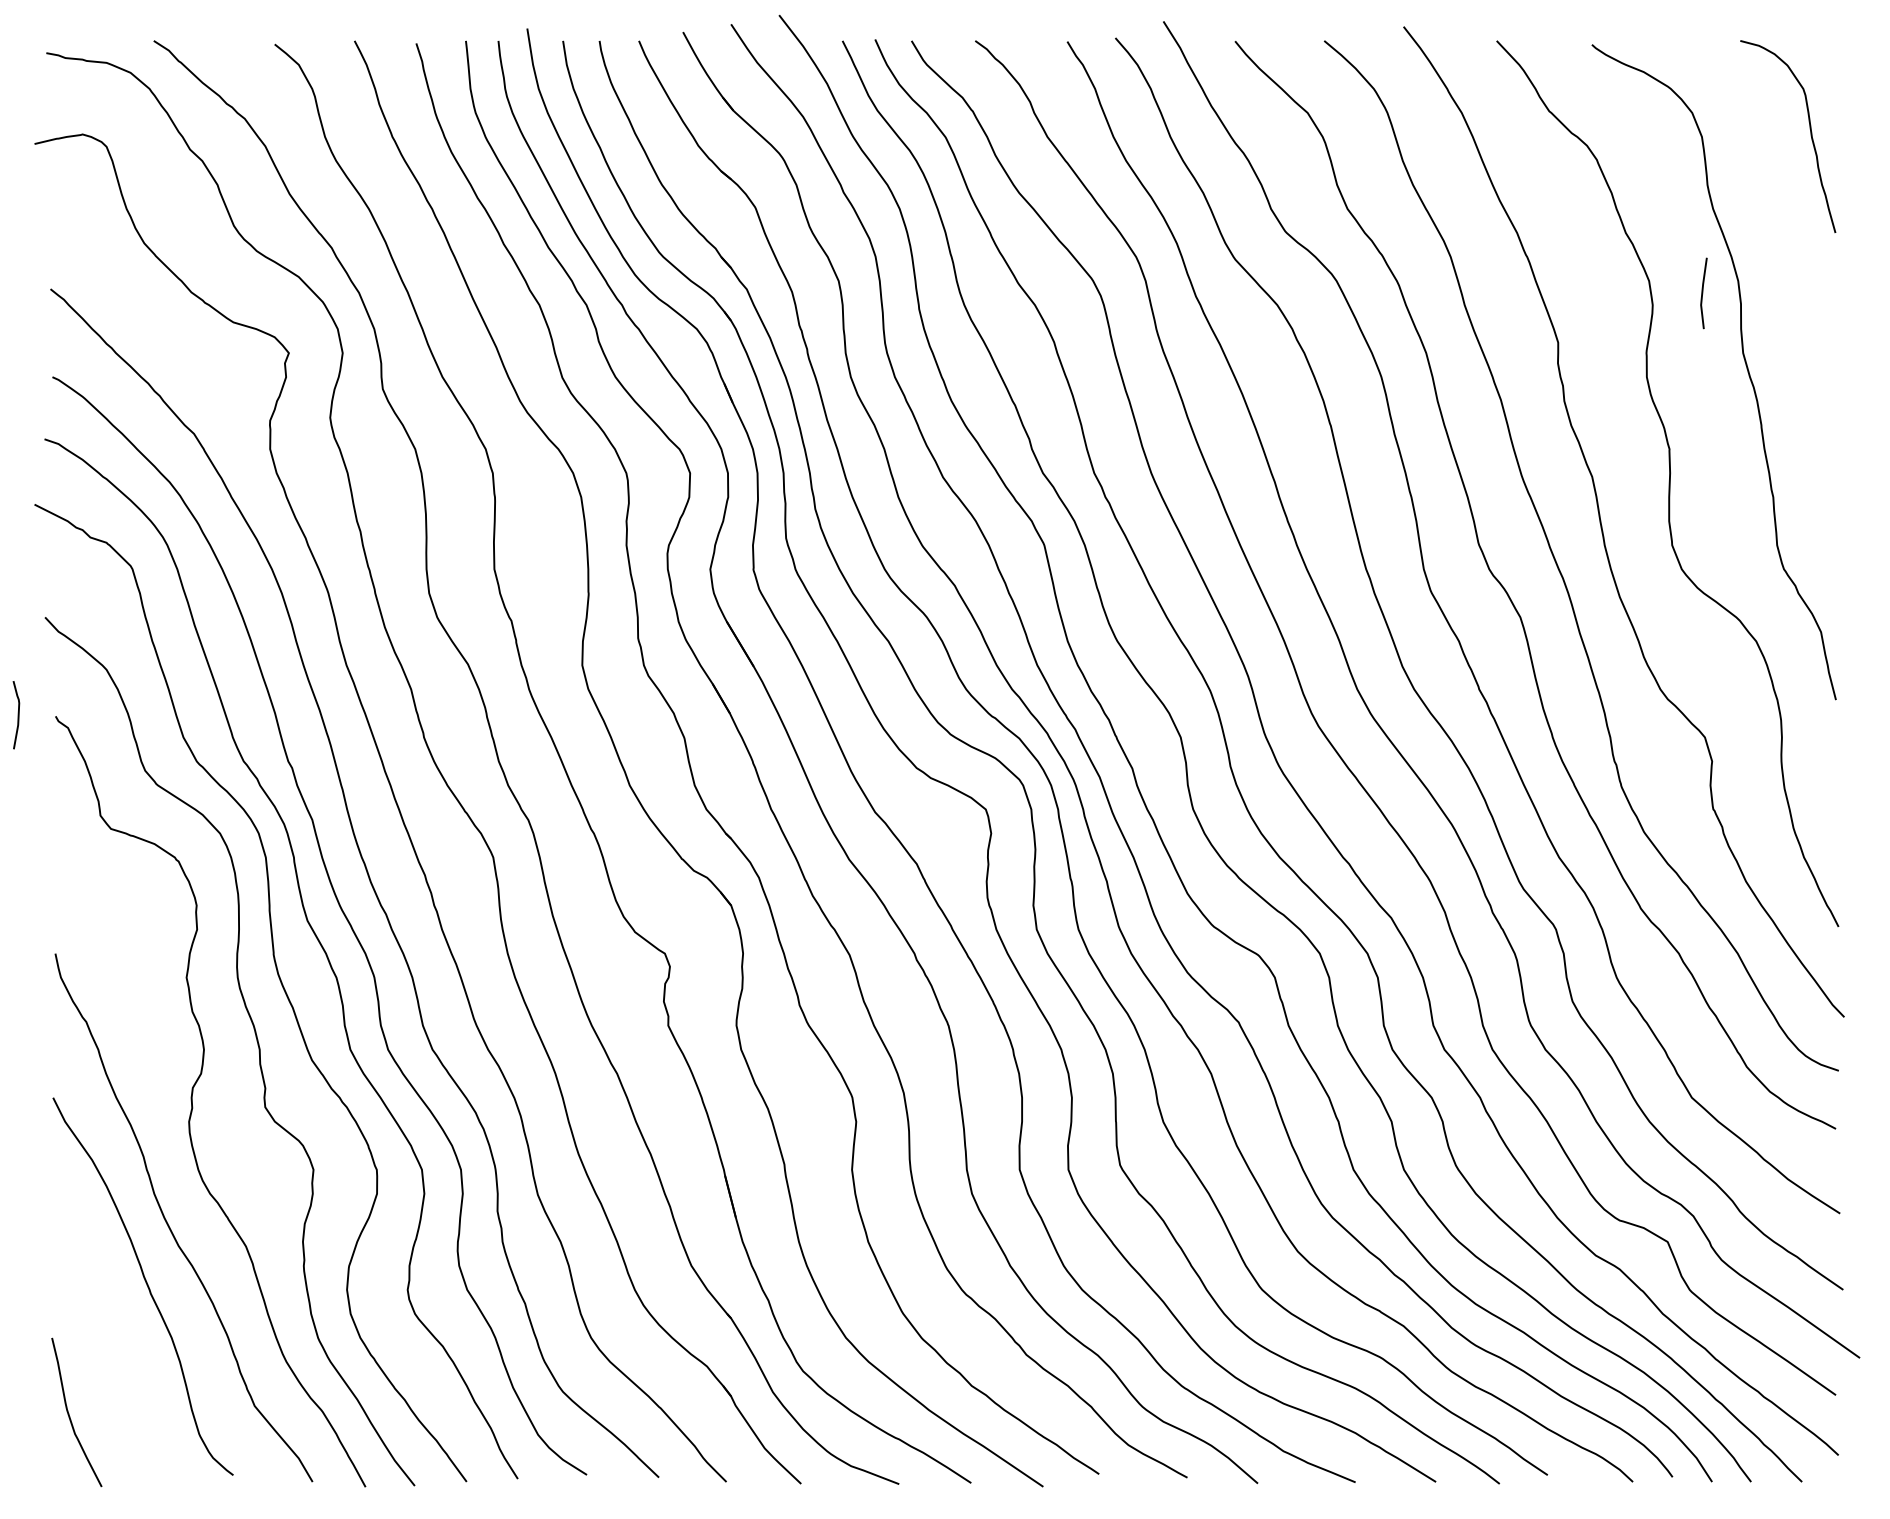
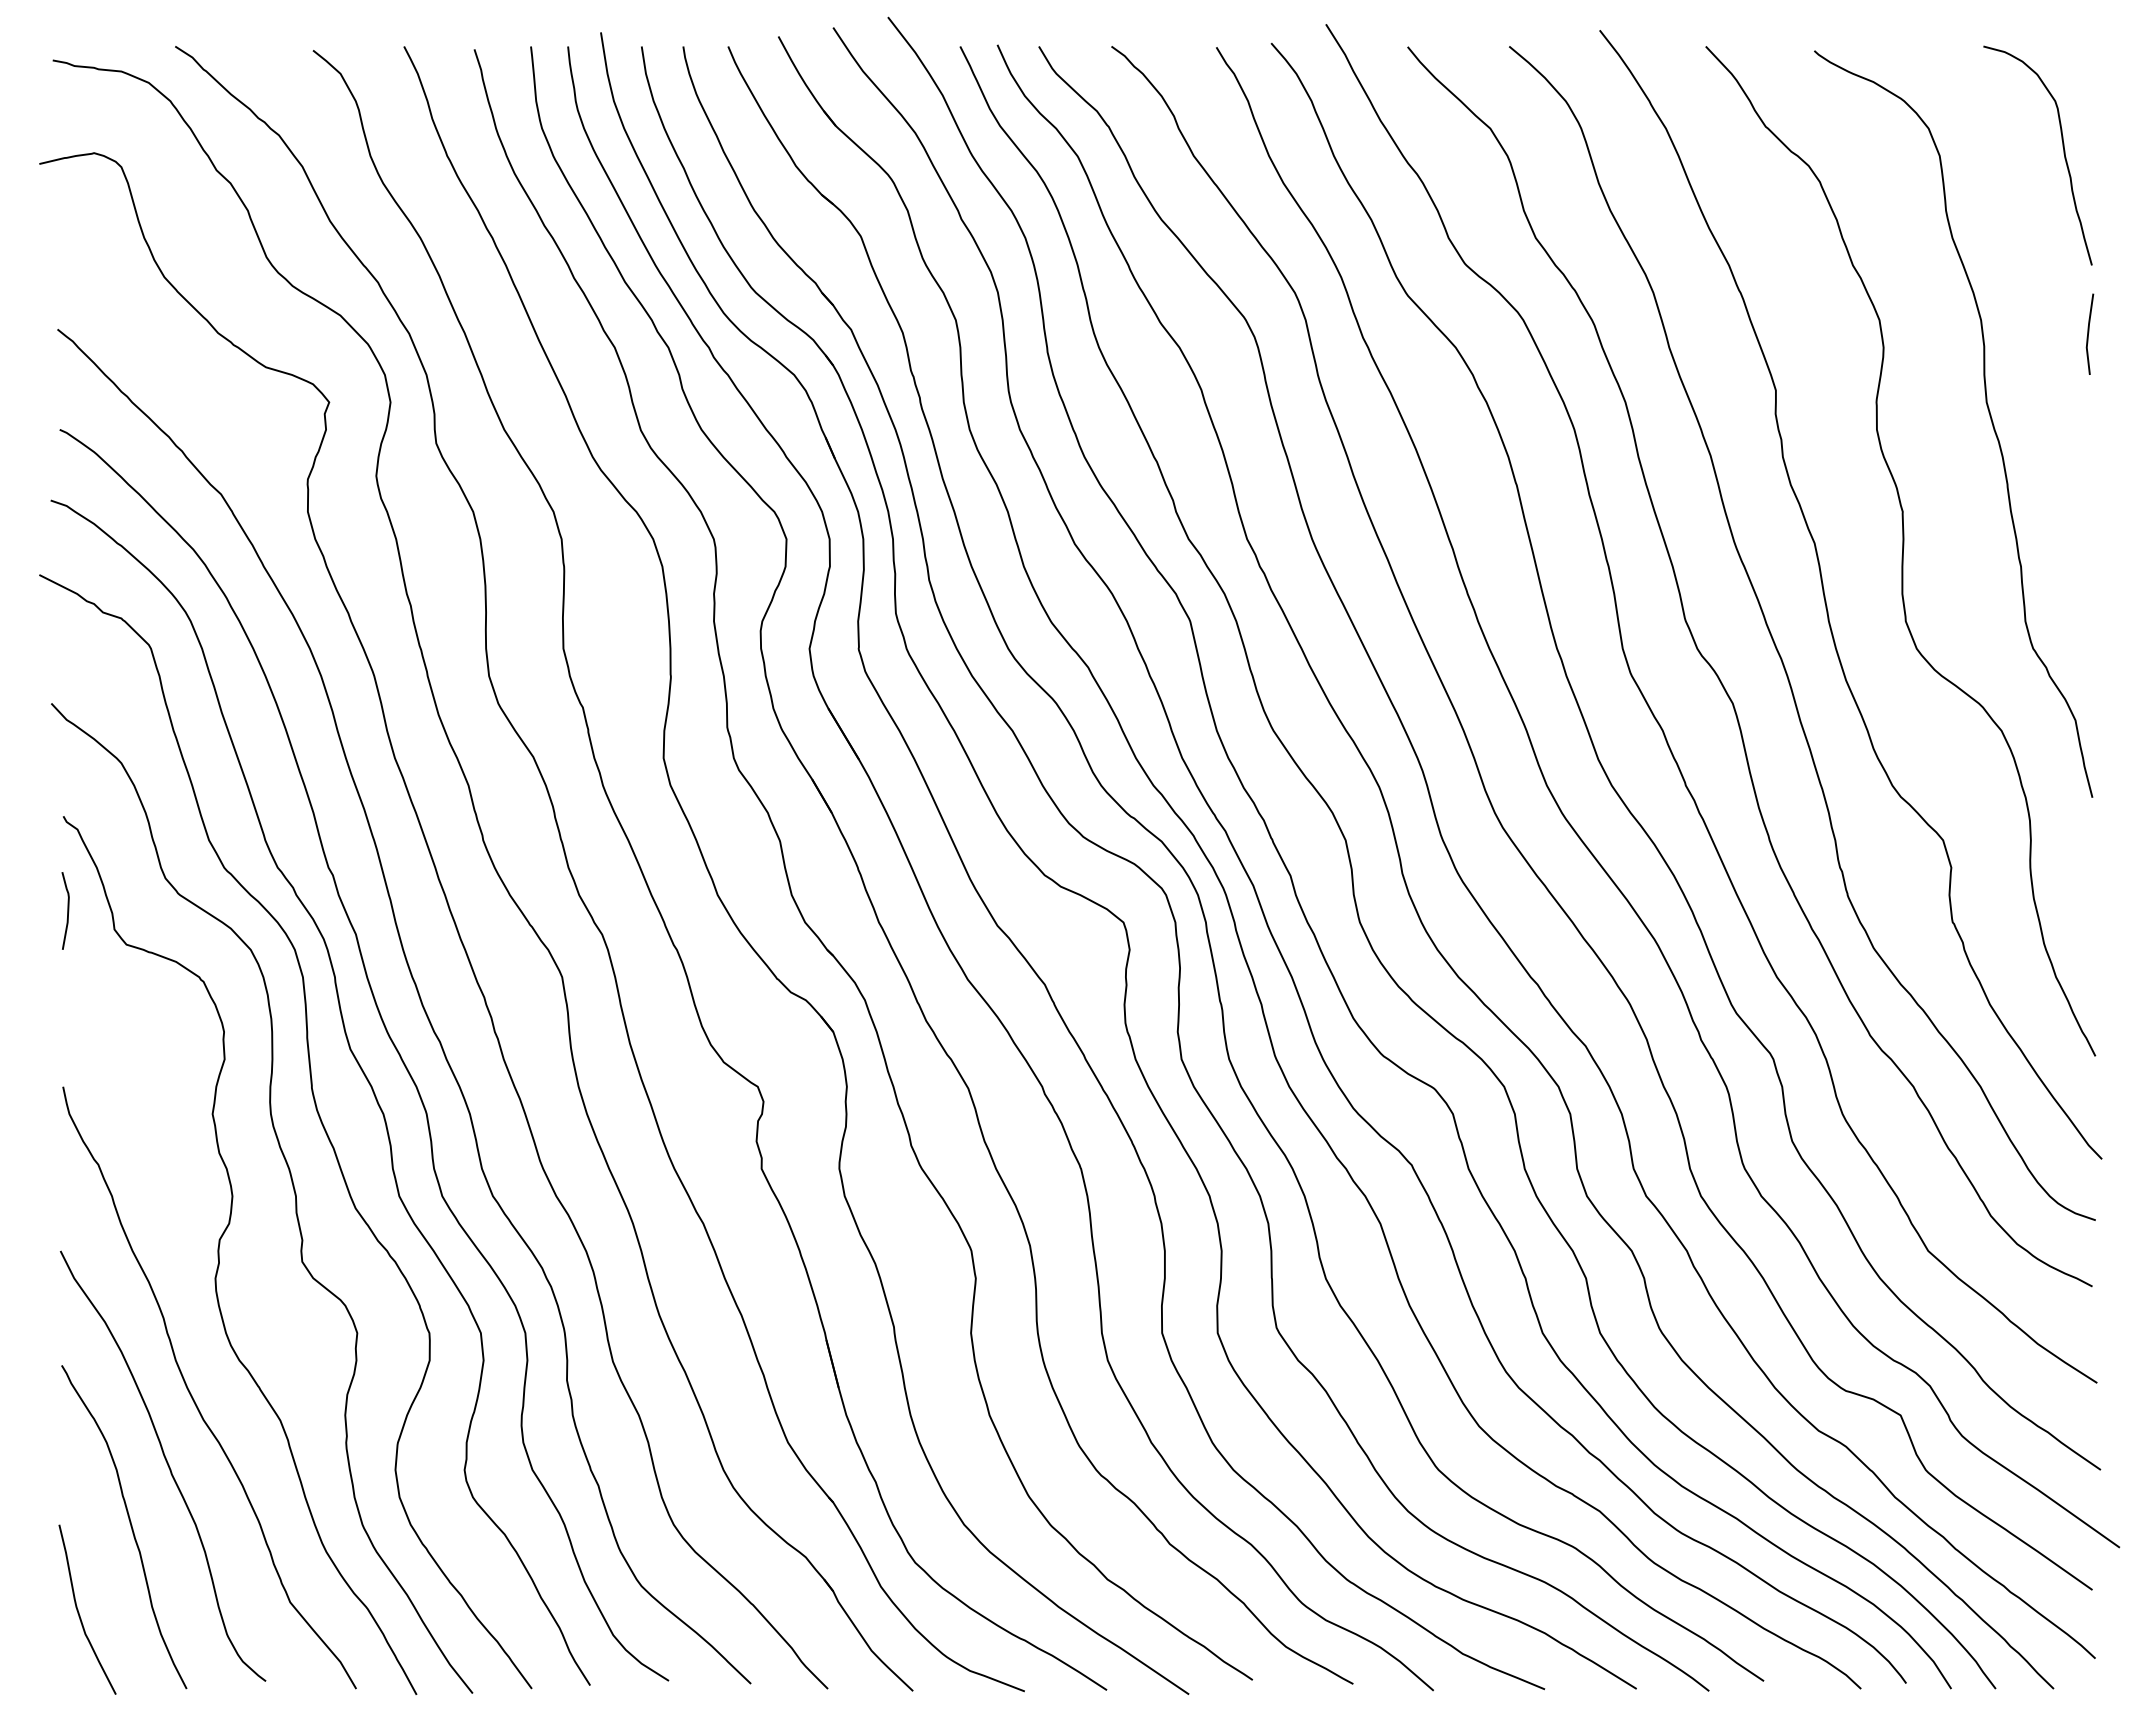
line: (1703, 291) -> (2089, 332), moved
curve: (18, 714) -> (67, 910), moved
curve: (114, 1339) -> (130, 1526), added

